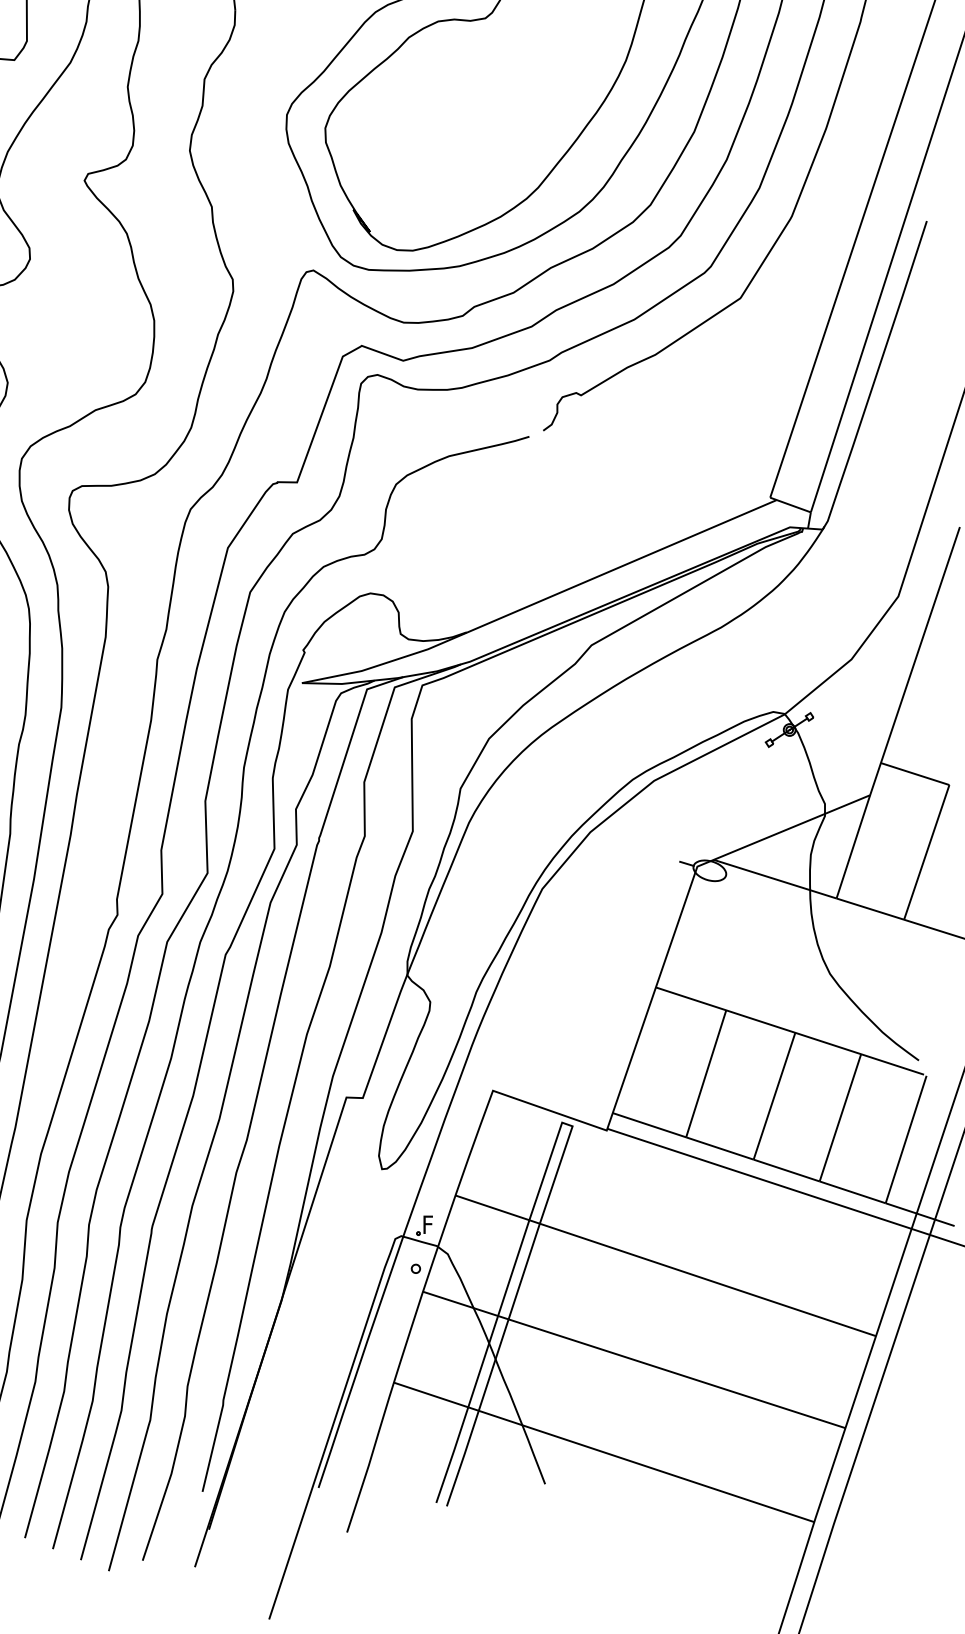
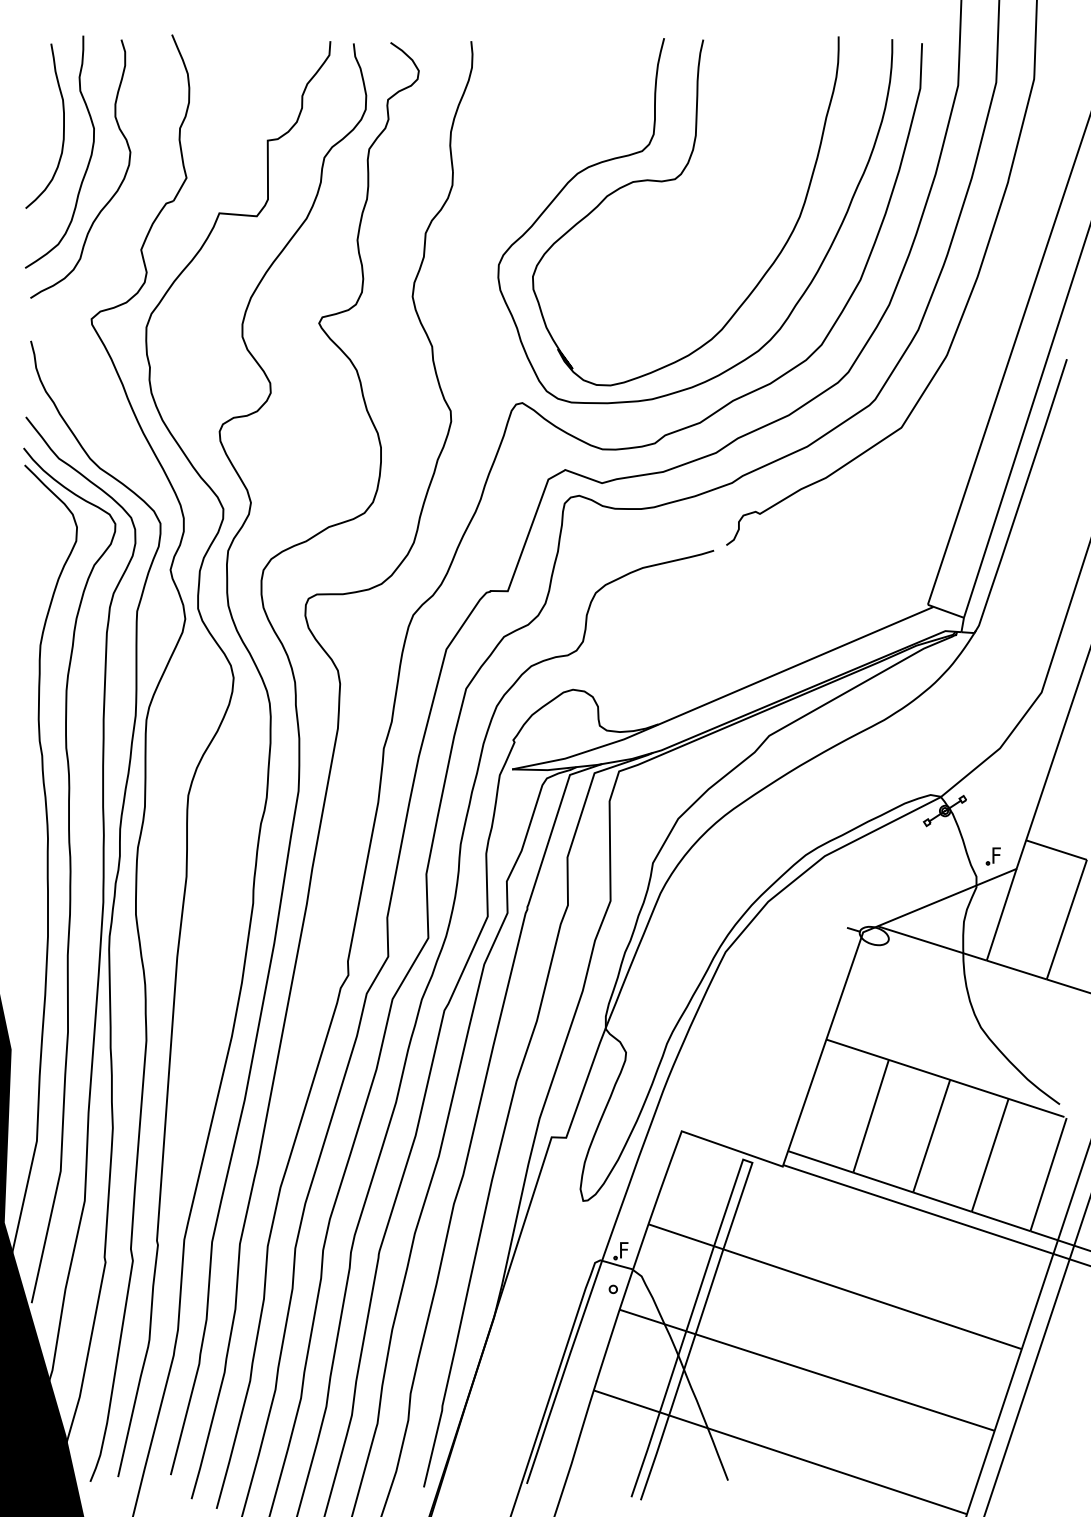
part: (843, 781) -> (992, 856), added

